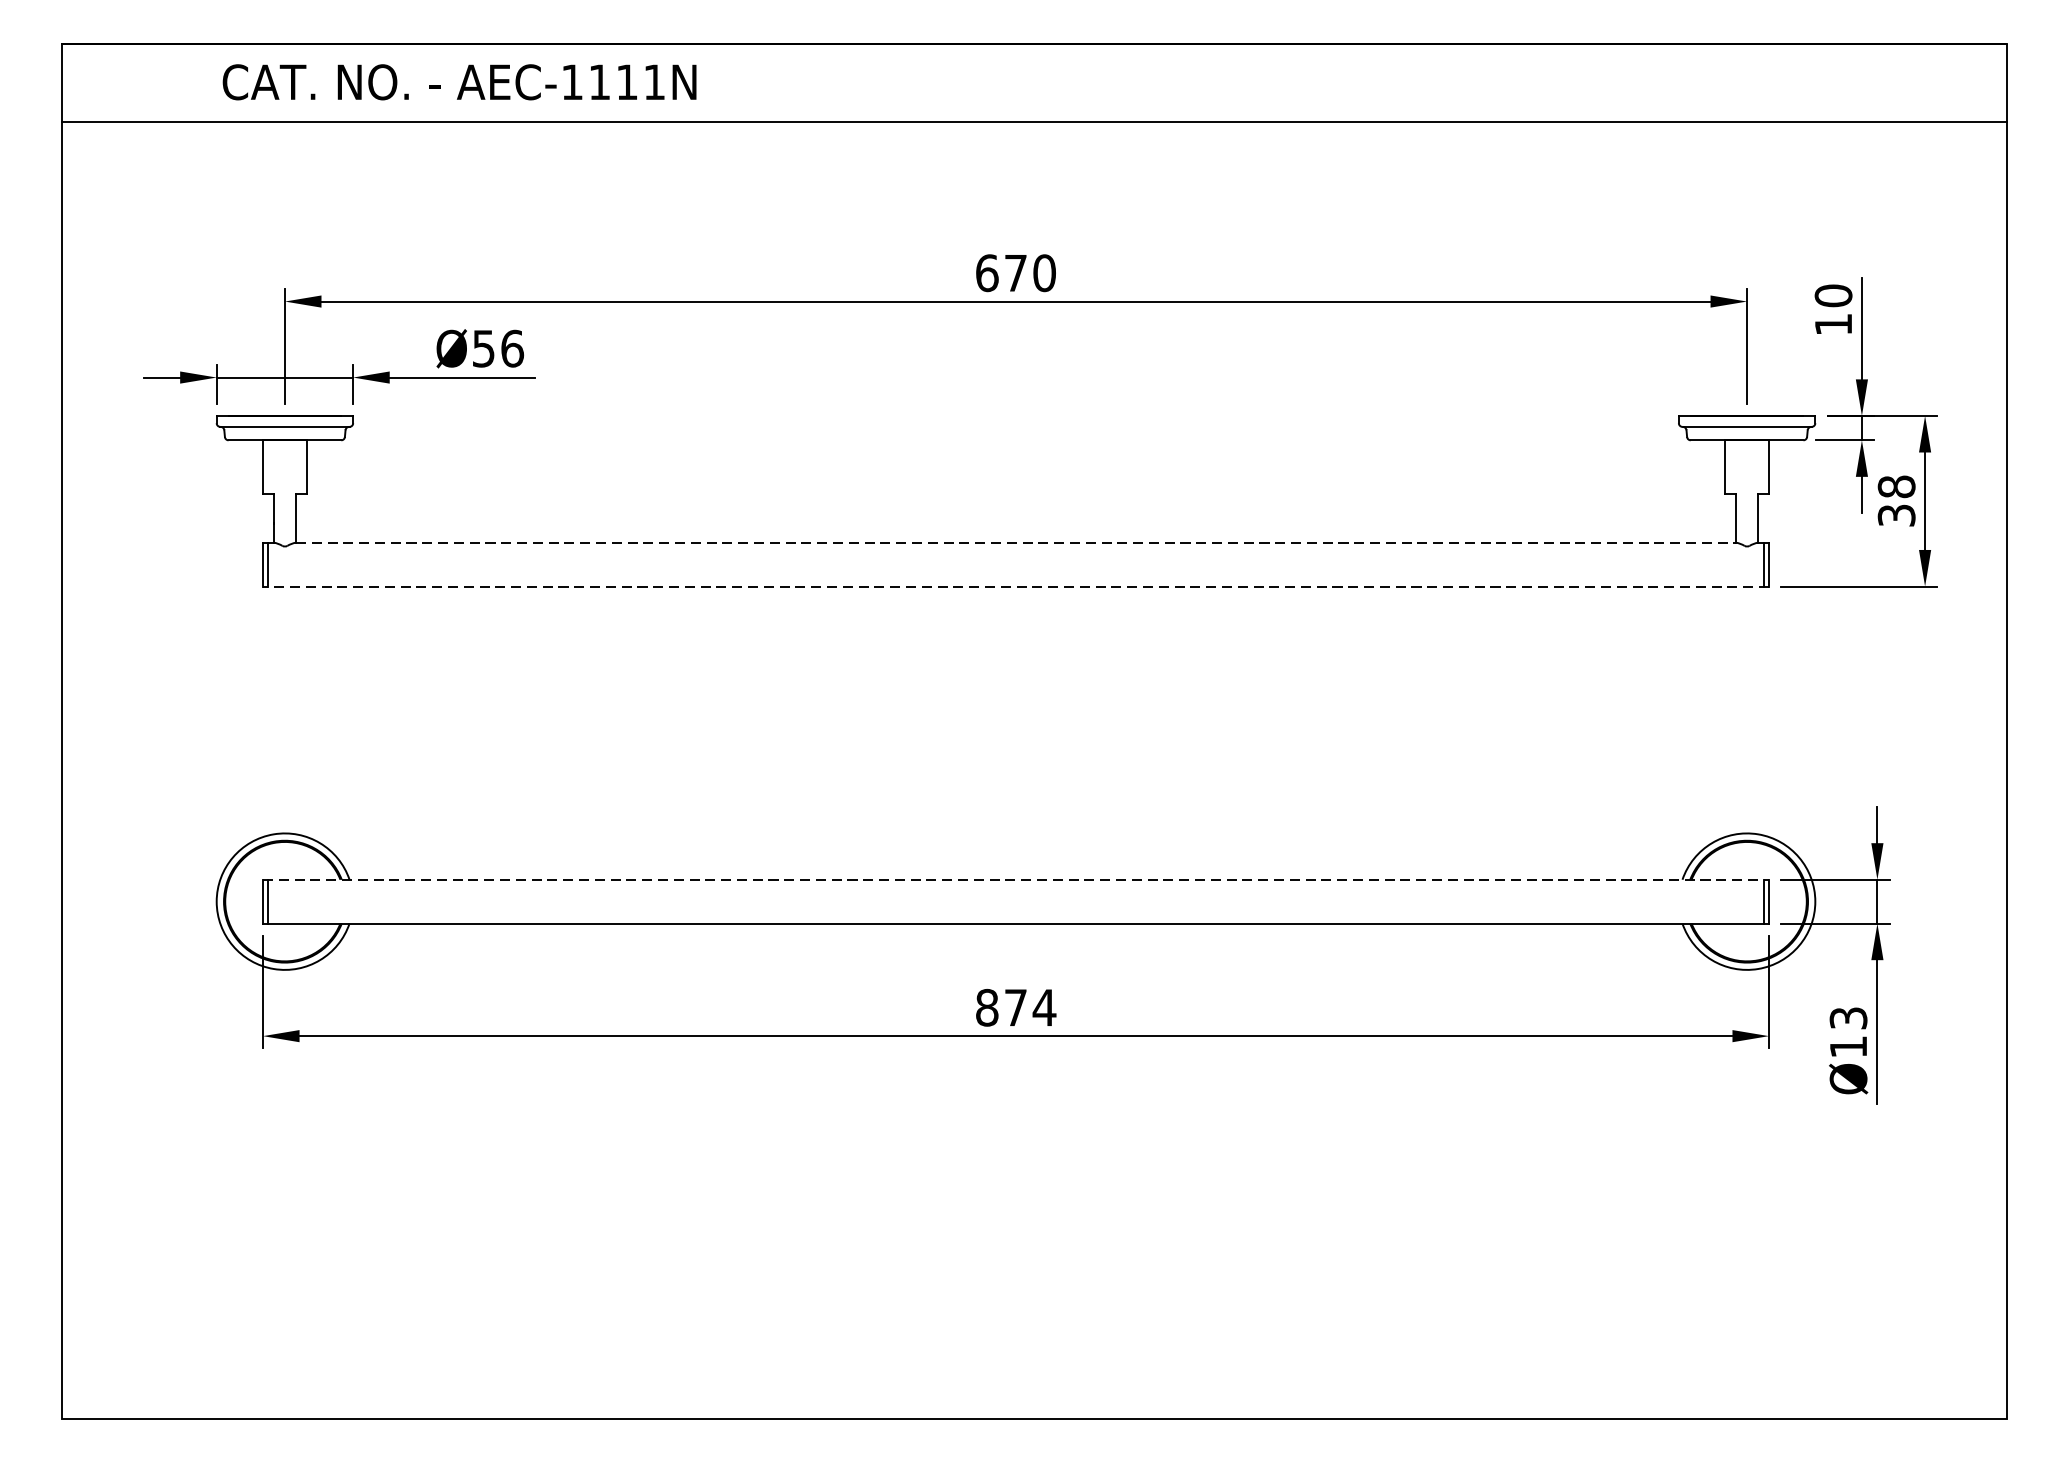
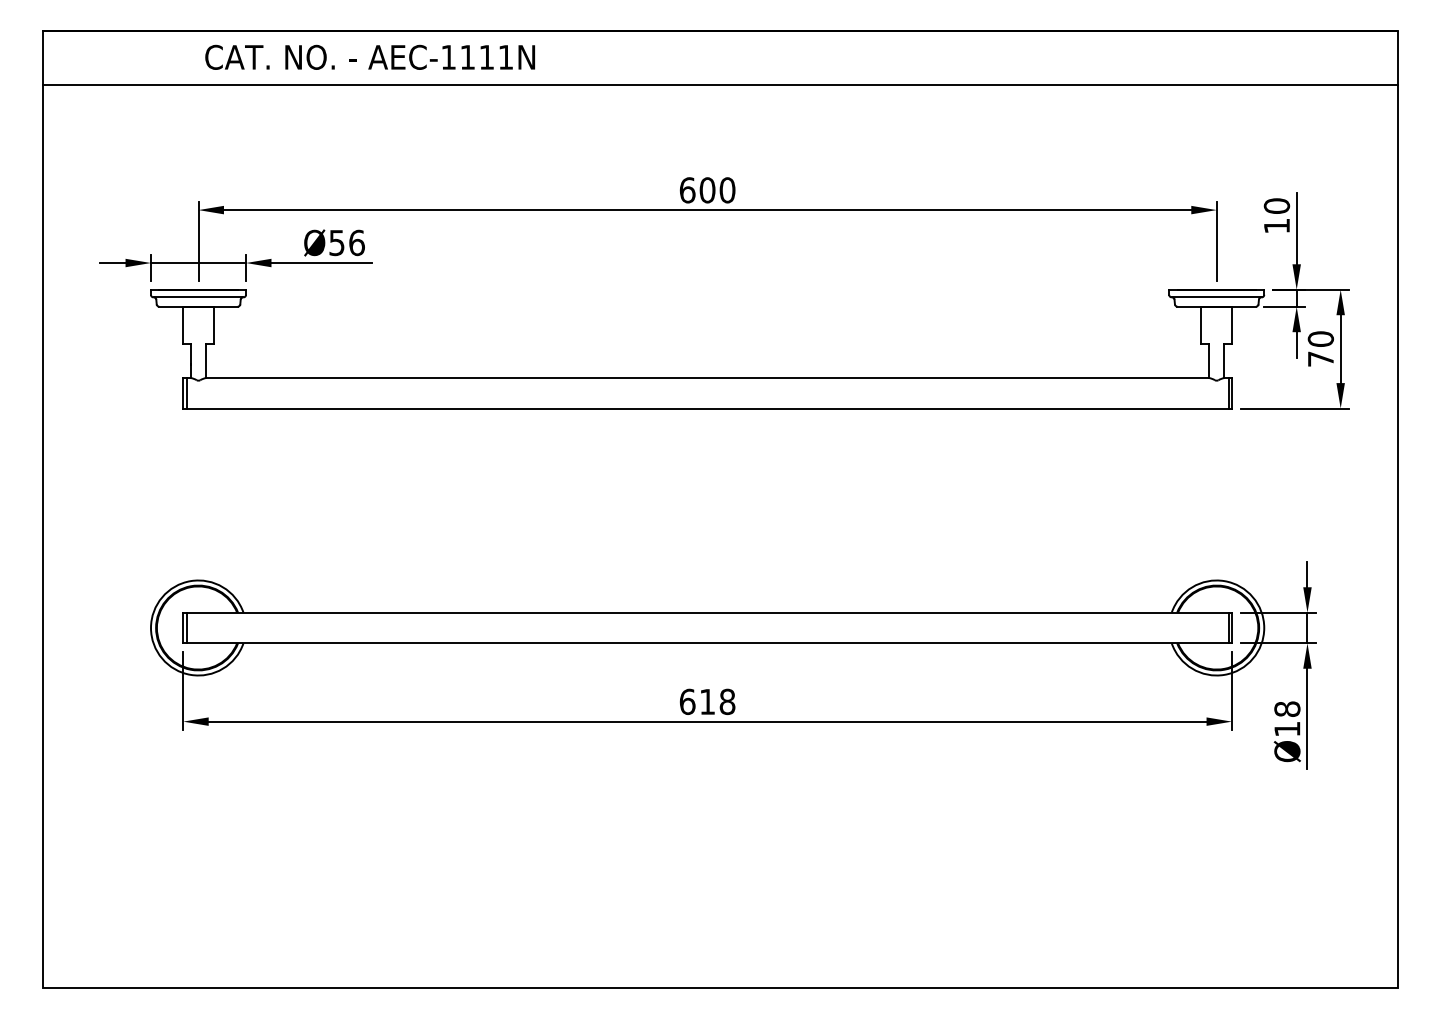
text: (458, 80) -> (369, 56), moved
text: (1015, 273) -> (707, 190), 670 -> 600
text: (1896, 500) -> (1320, 348), 38 -> 70
line: (1017, 543) -> (708, 378), dashed -> solid
line: (1015, 586) -> (707, 408), dashed -> solid
line: (1017, 879) -> (708, 612), dashed -> solid
text: (1015, 1007) -> (707, 701), 874 -> 618
text: (1848, 1017) -> (1287, 708), Ø13 -> Ø18

